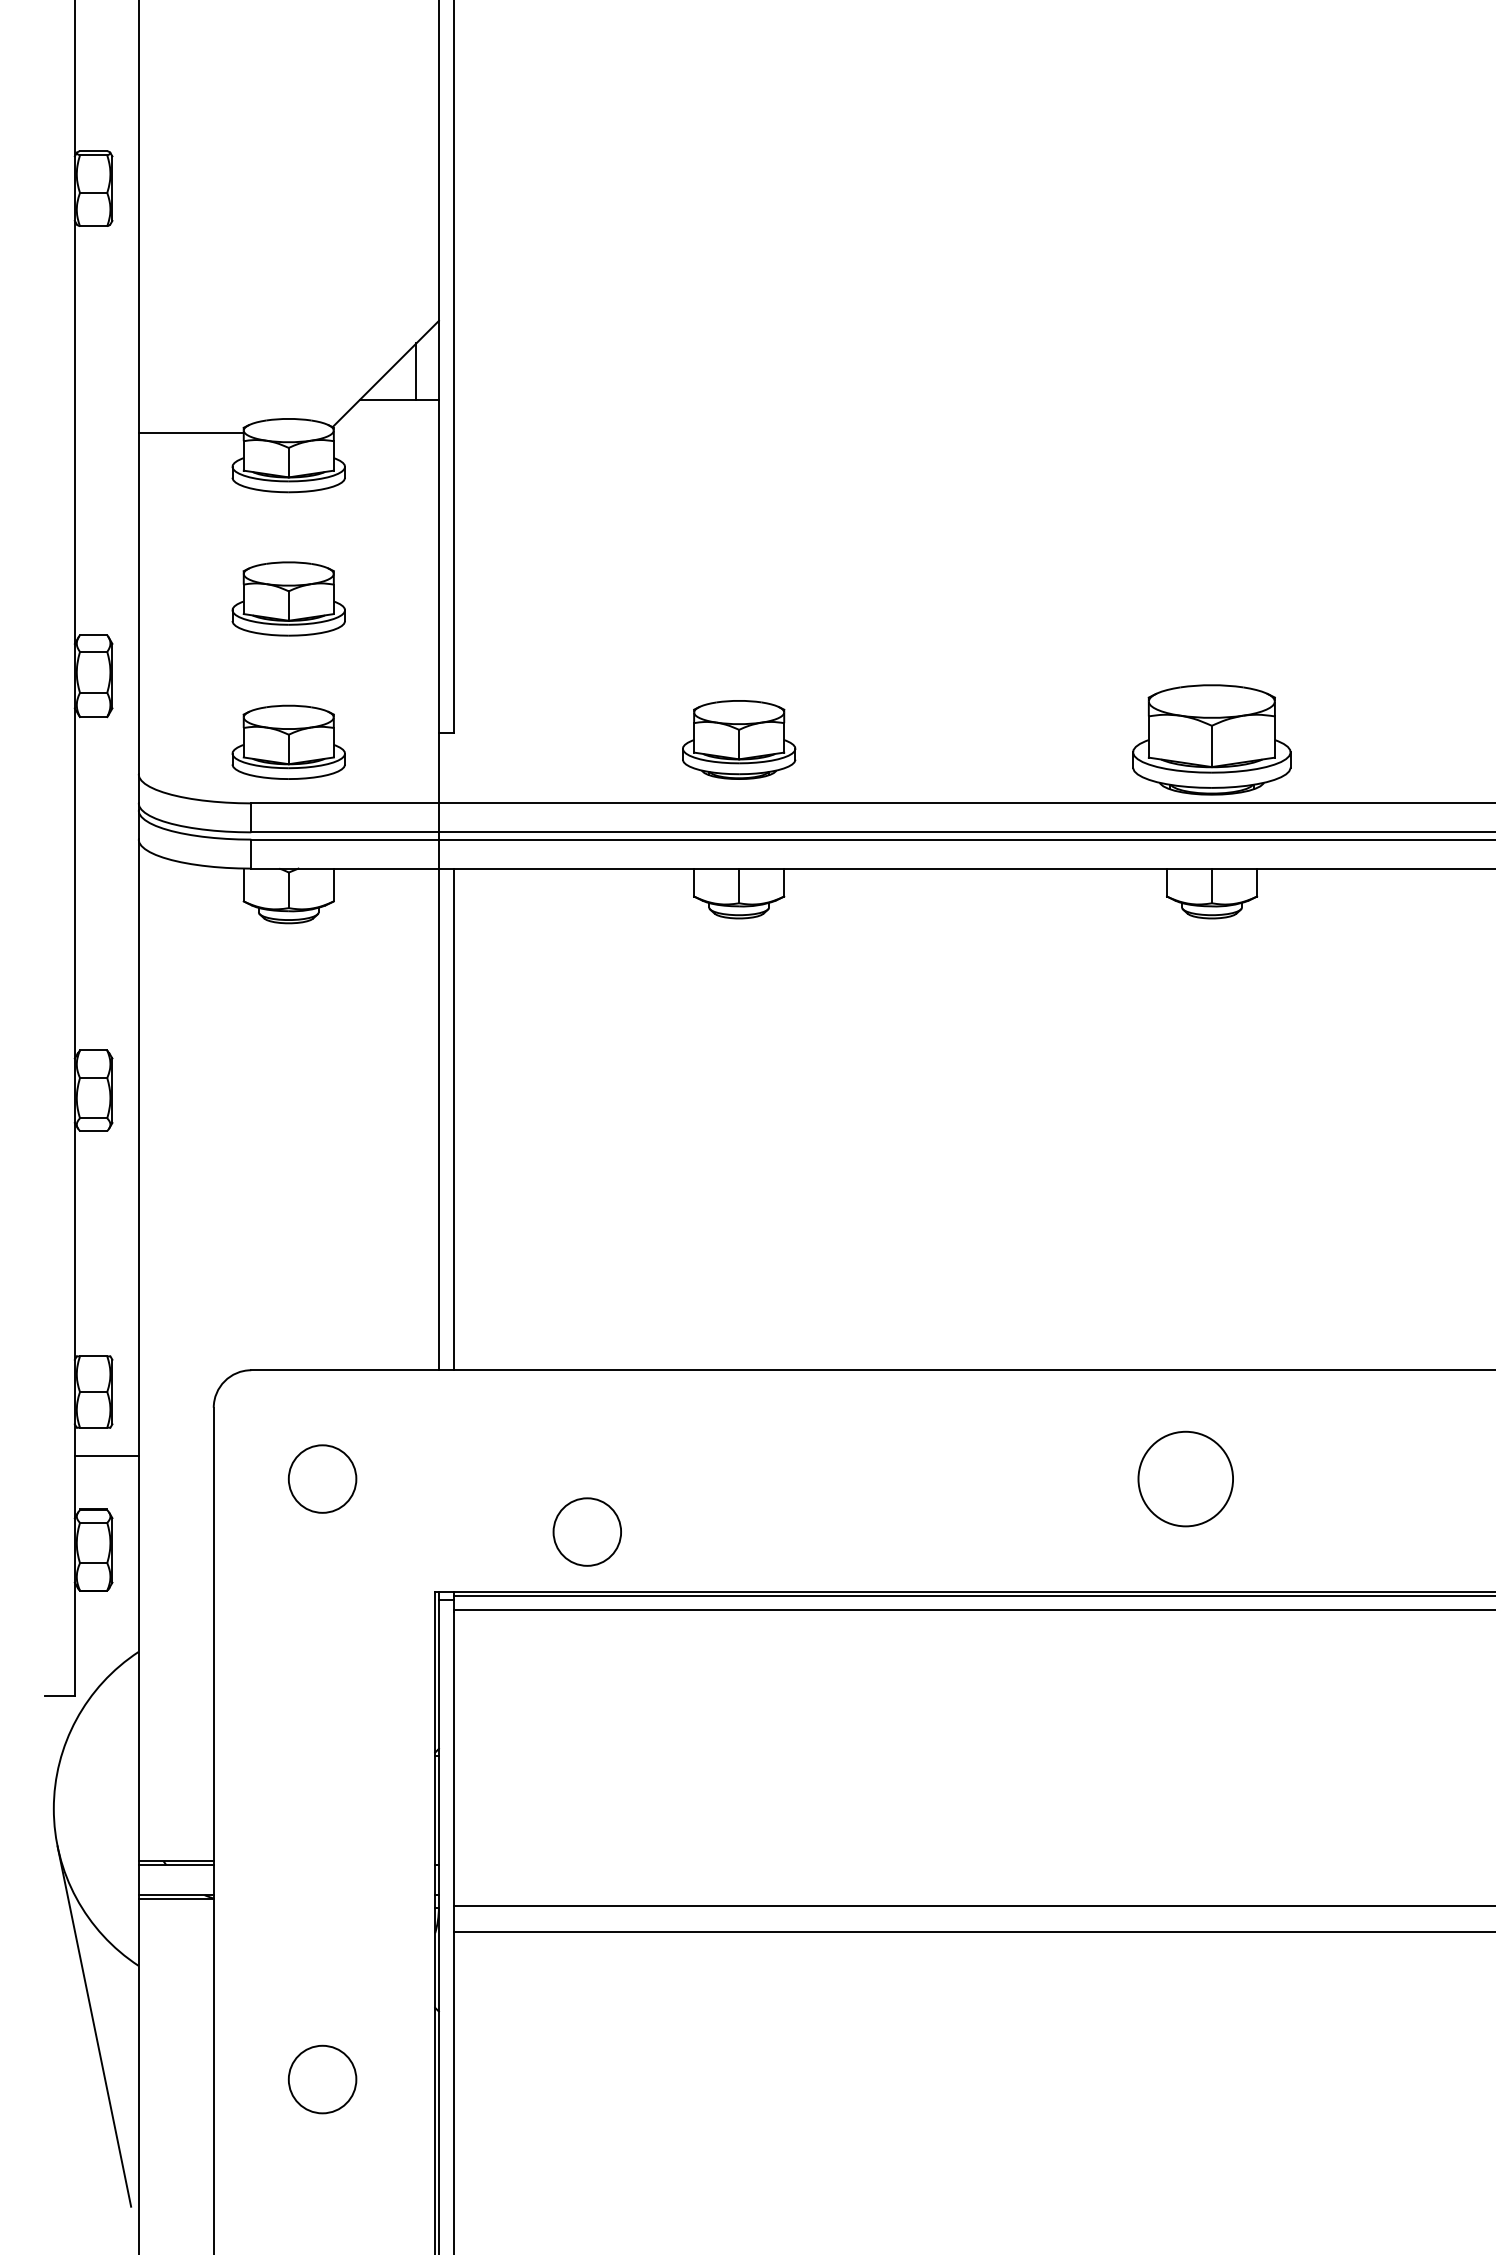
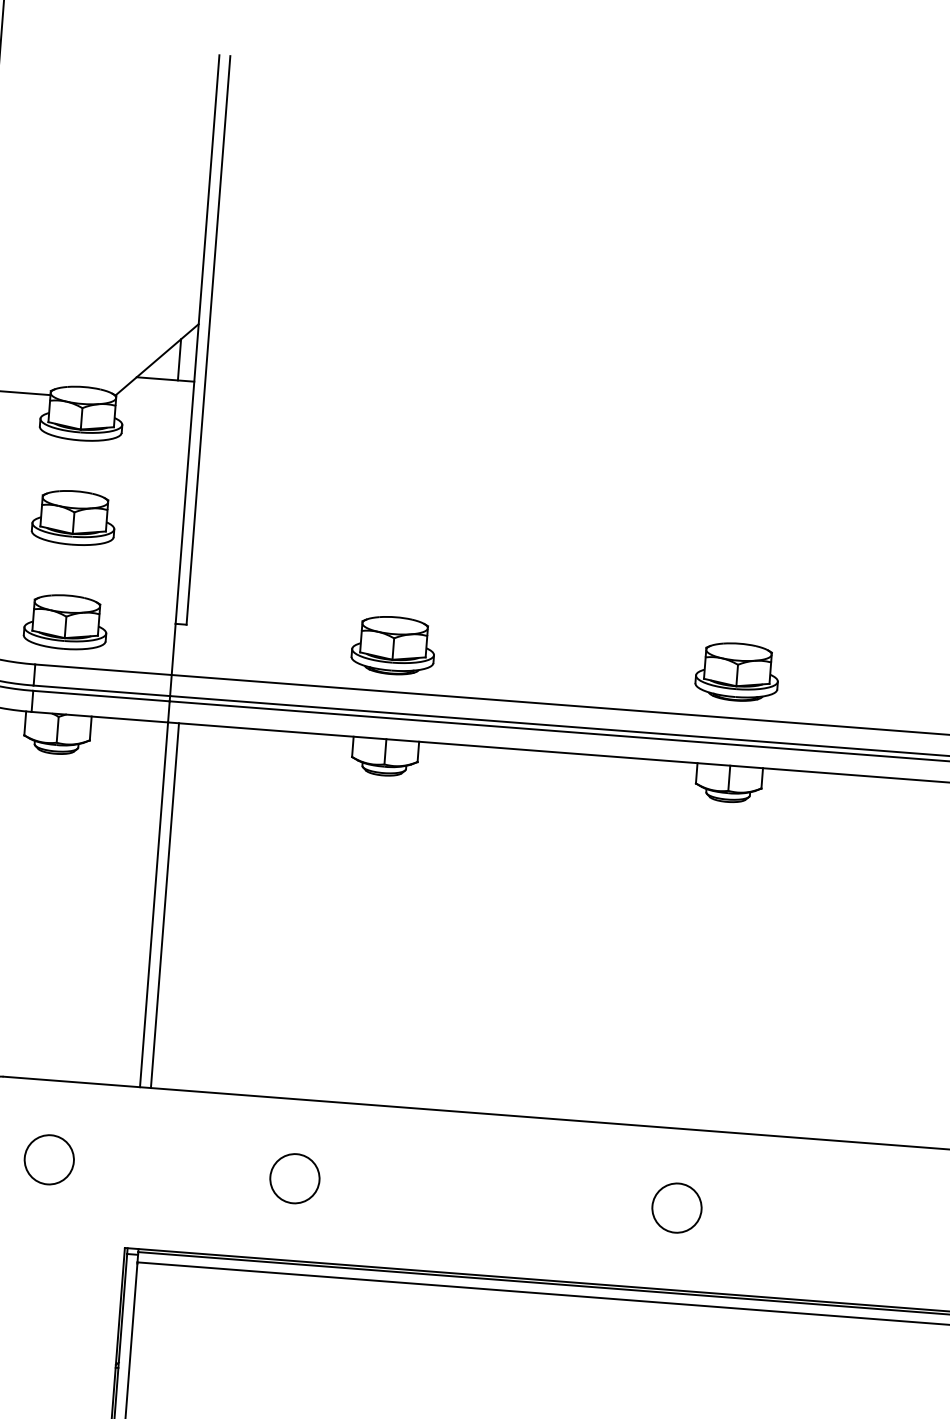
part: (1212, 739) -> (737, 671), size x0.71
circle: (1185, 1478) -> (676, 1207), size x0.71
circle: (586, 1531) -> (294, 1178), moved

